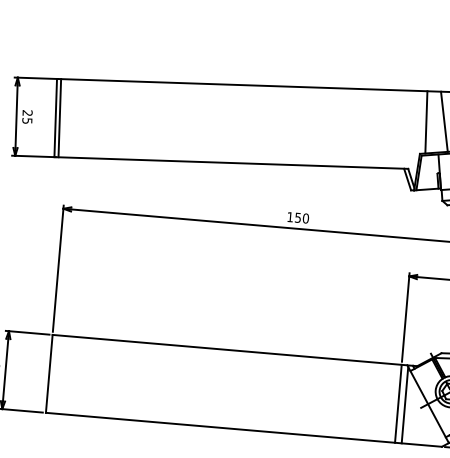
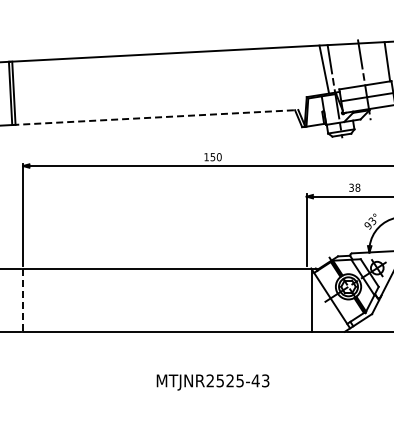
line: (425, 122) -> (309, 71), removed
line: (231, 162) -> (155, 117), solid -> dashed
line: (49, 374) -> (23, 300), solid -> dashed
line: (398, 402) -> (306, 299), removed

